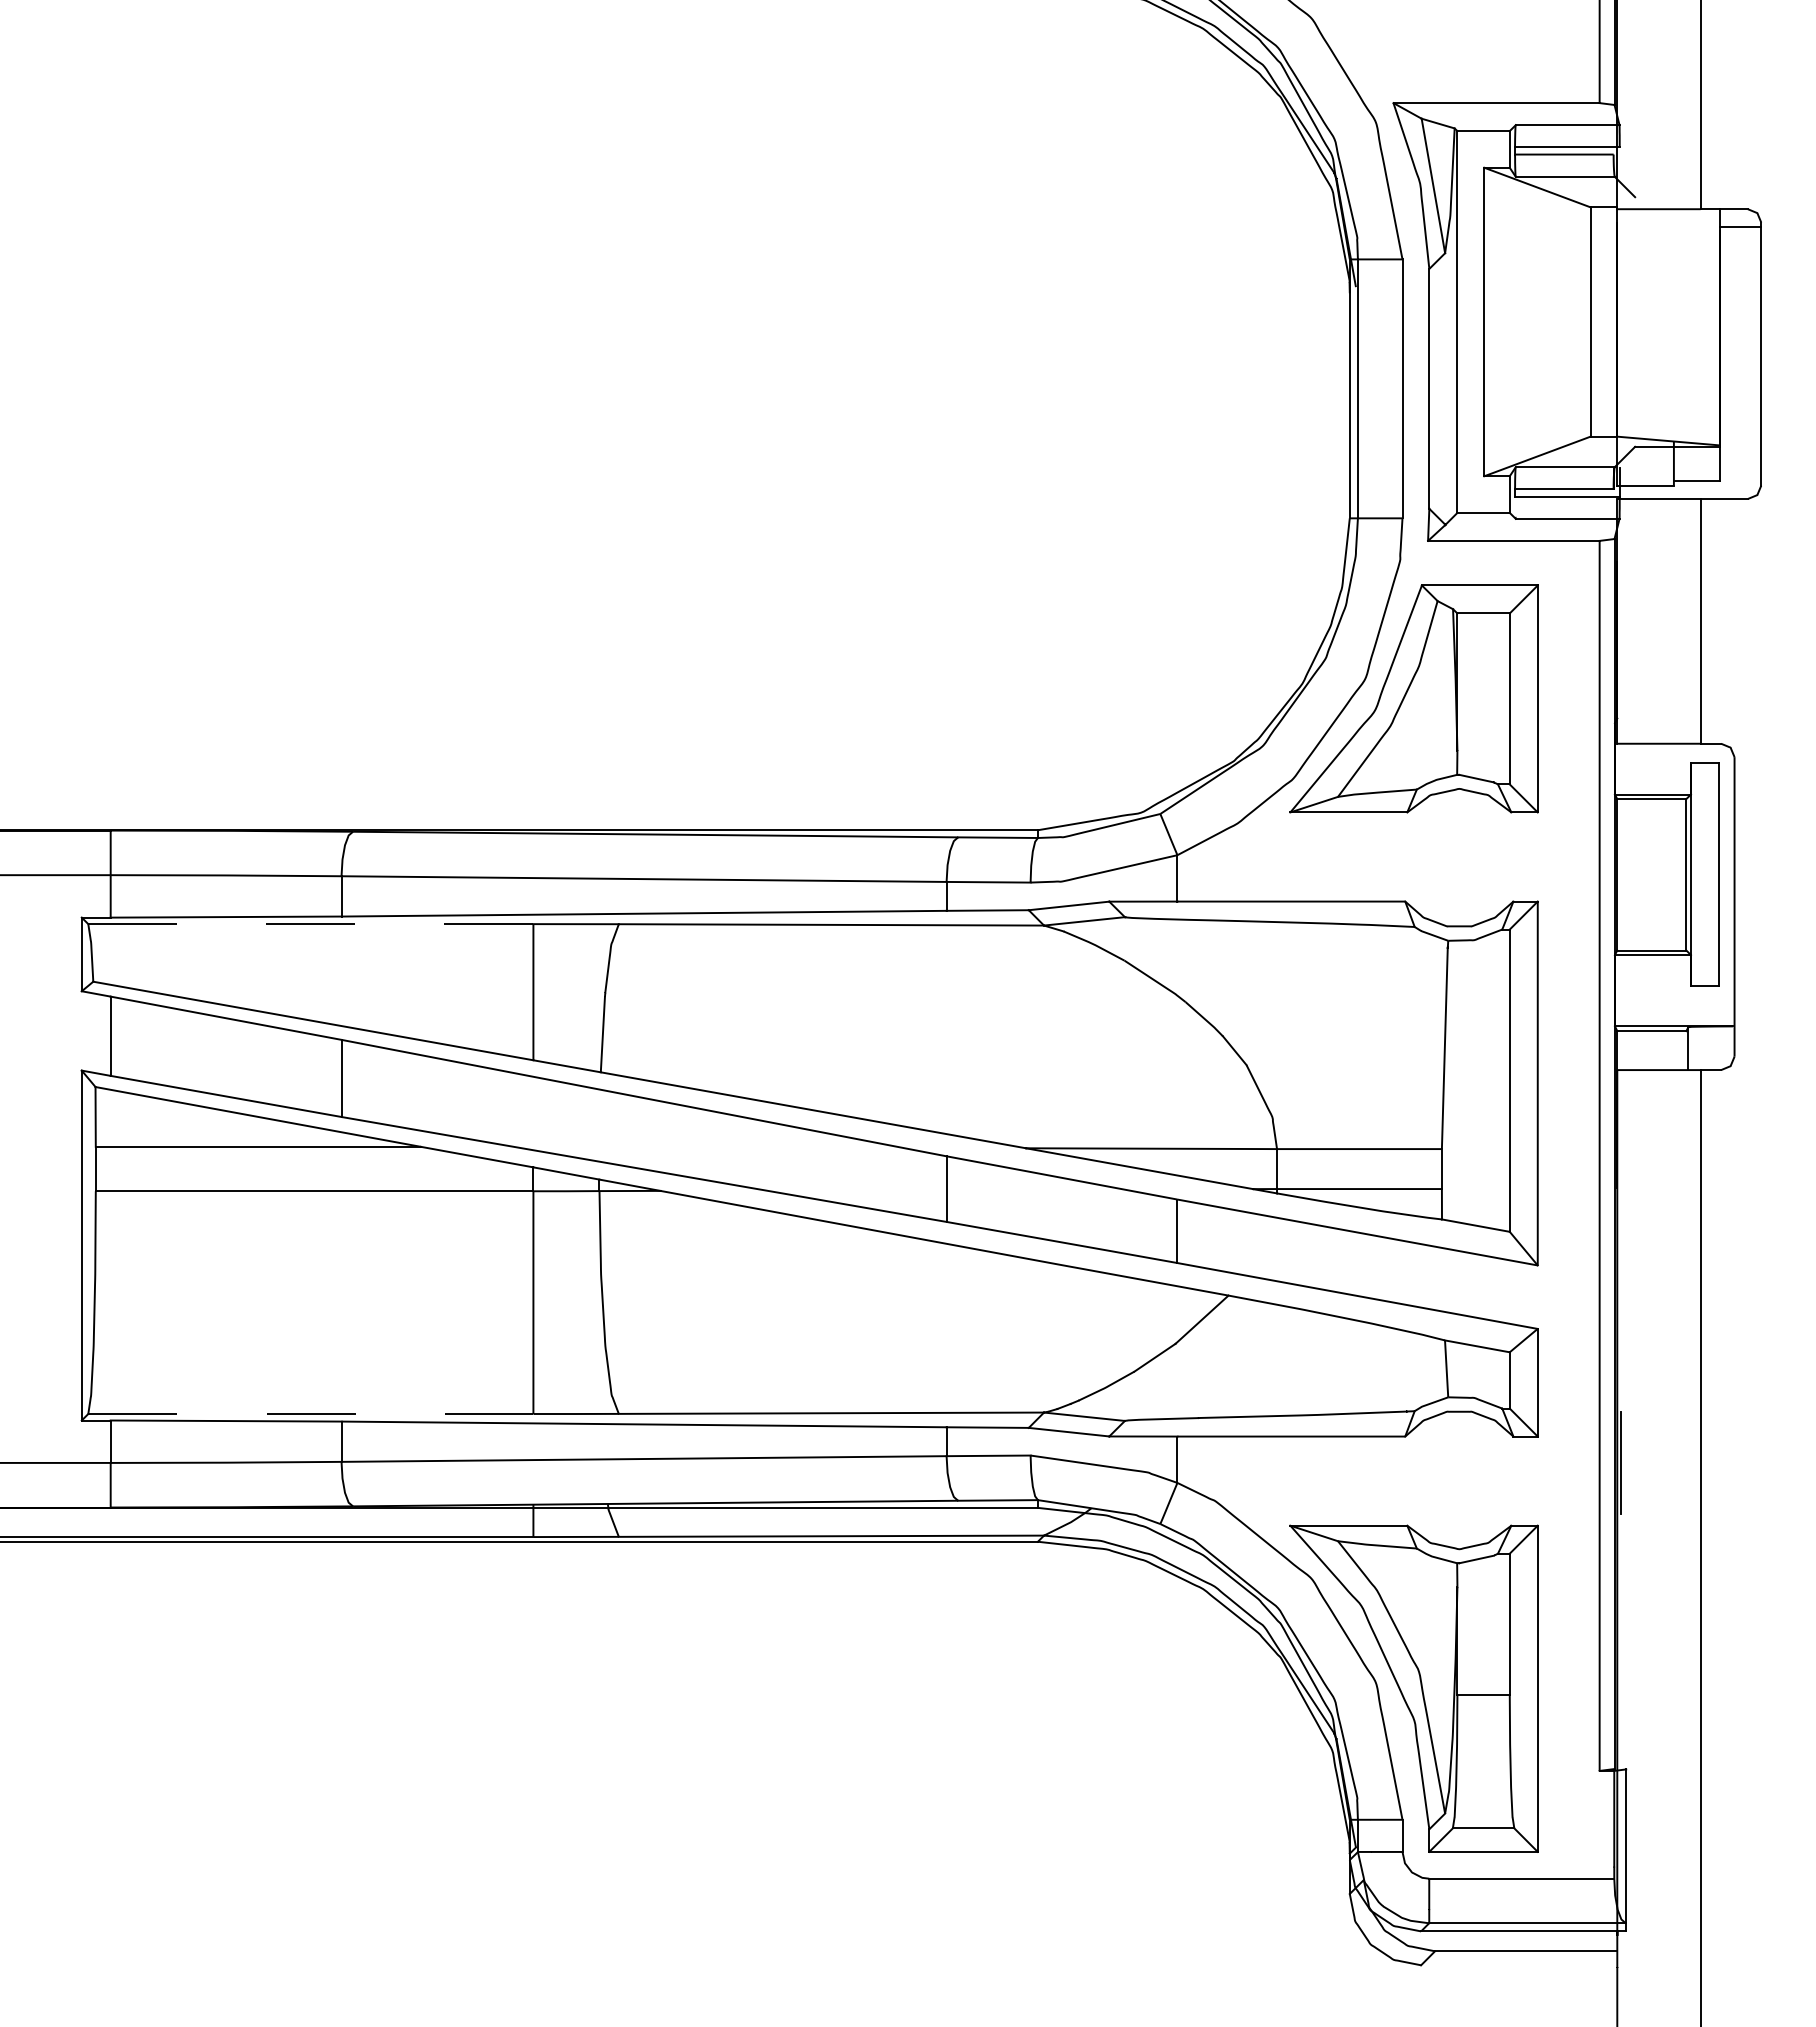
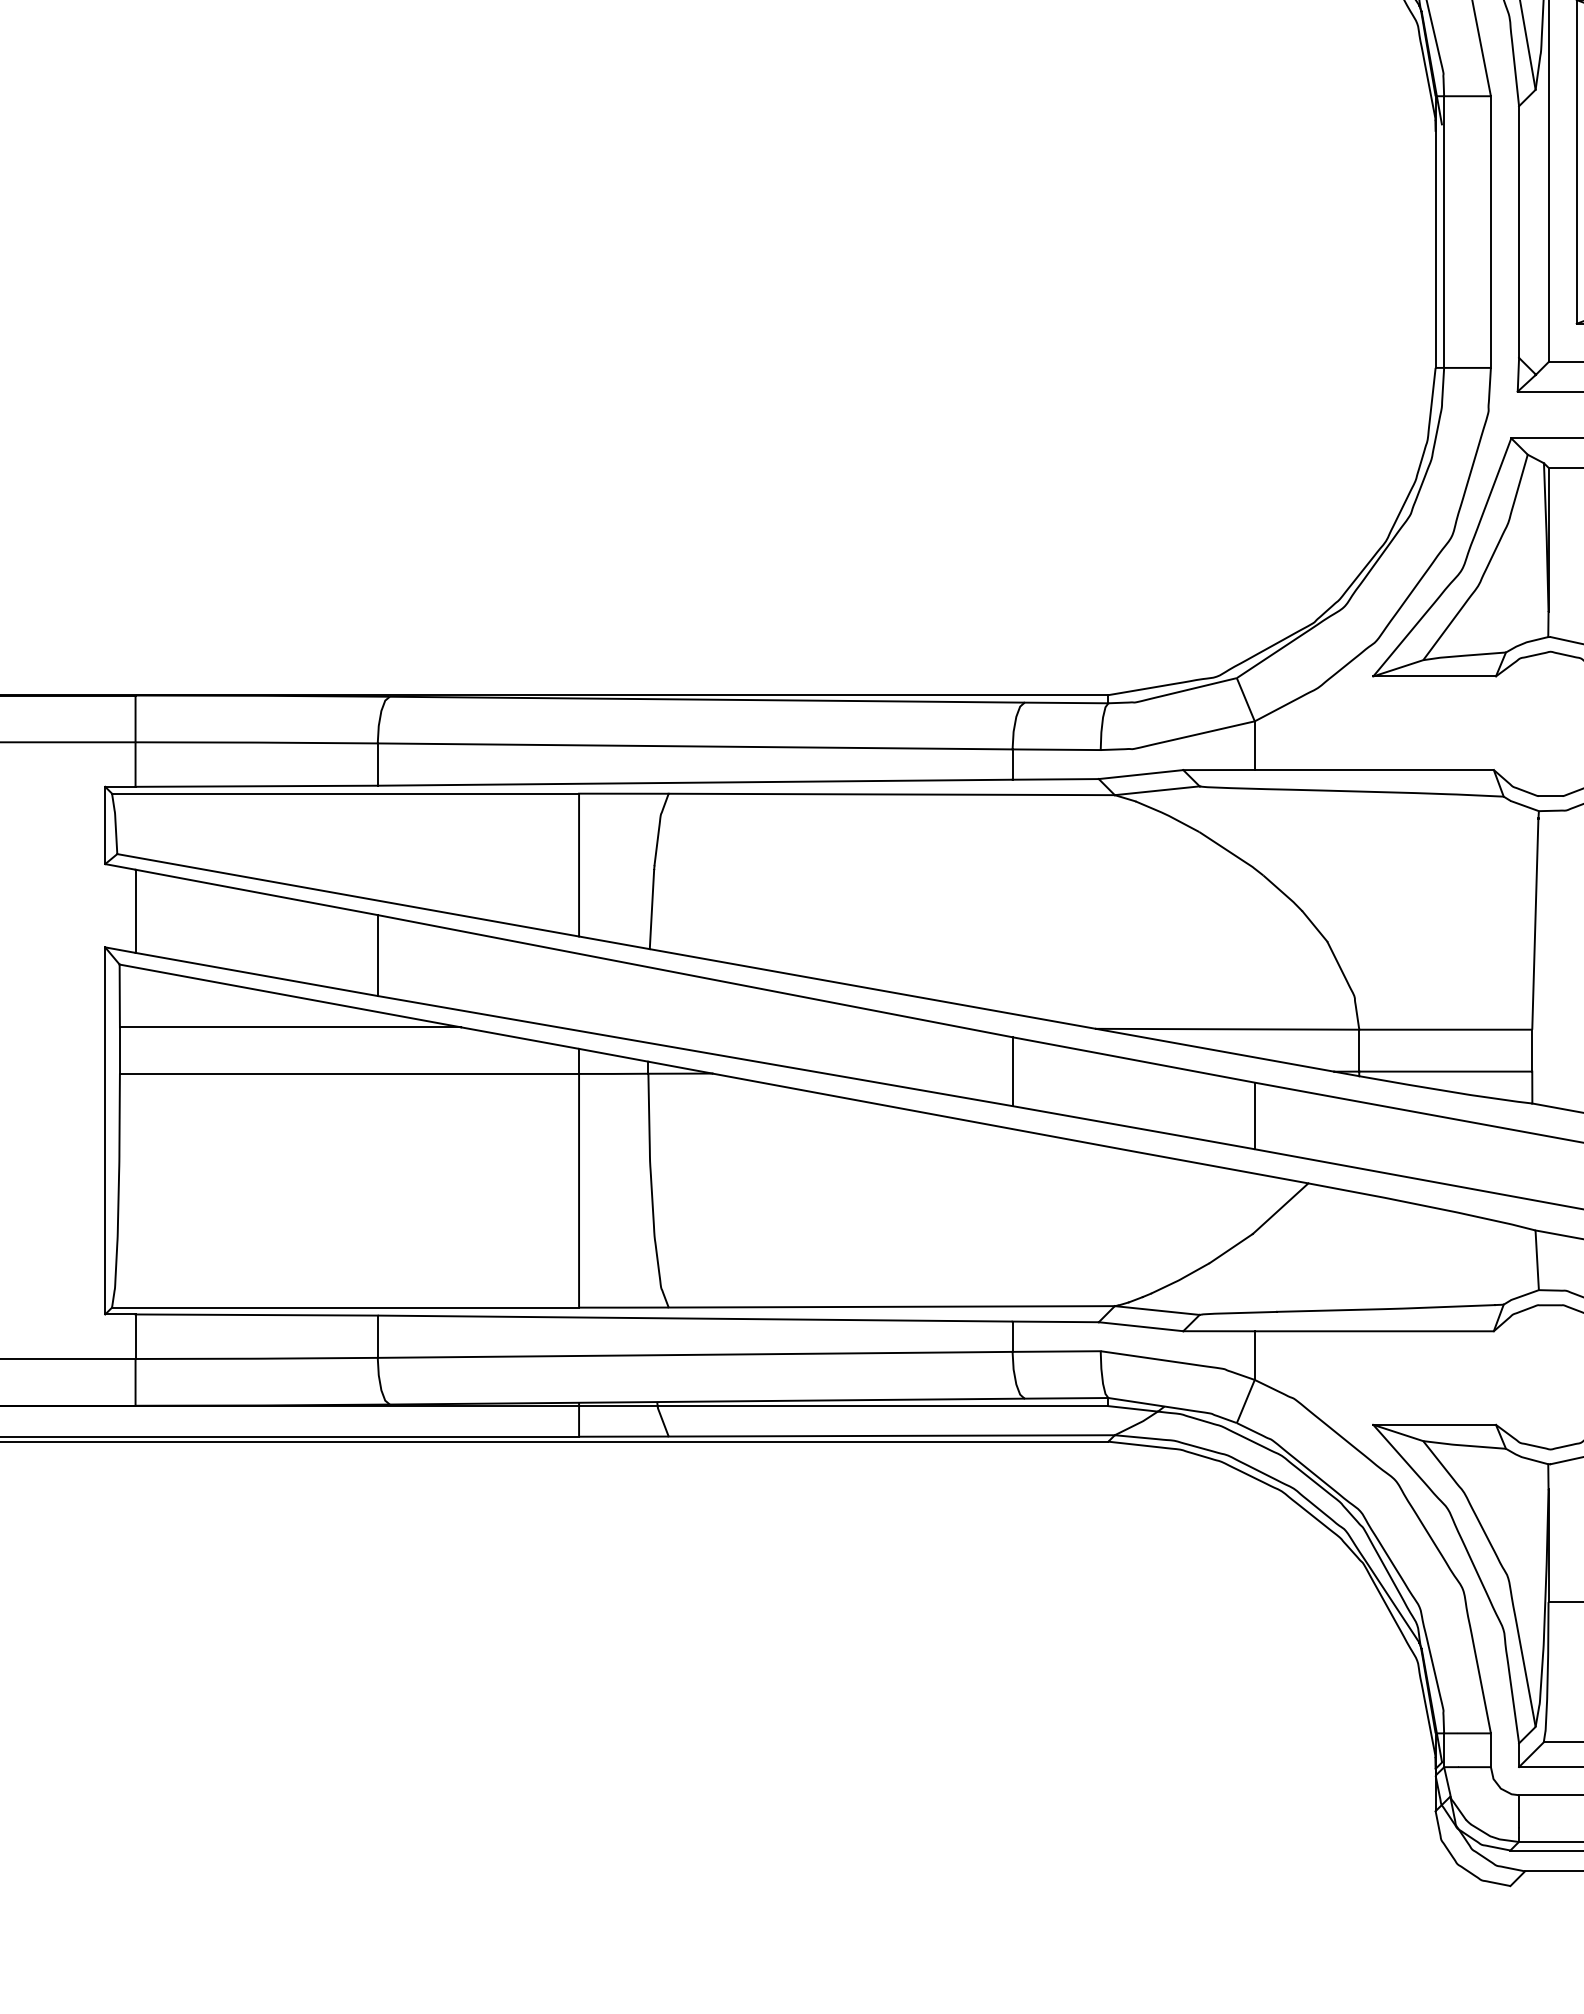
line: (310, 924) -> (345, 794), dashed -> solid
line: (310, 1413) -> (345, 1307), dashed -> solid

